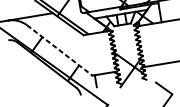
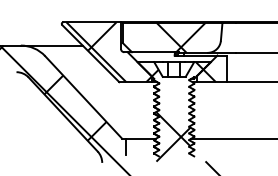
line: (60, 50) -> (84, 97), dashed -> solid

